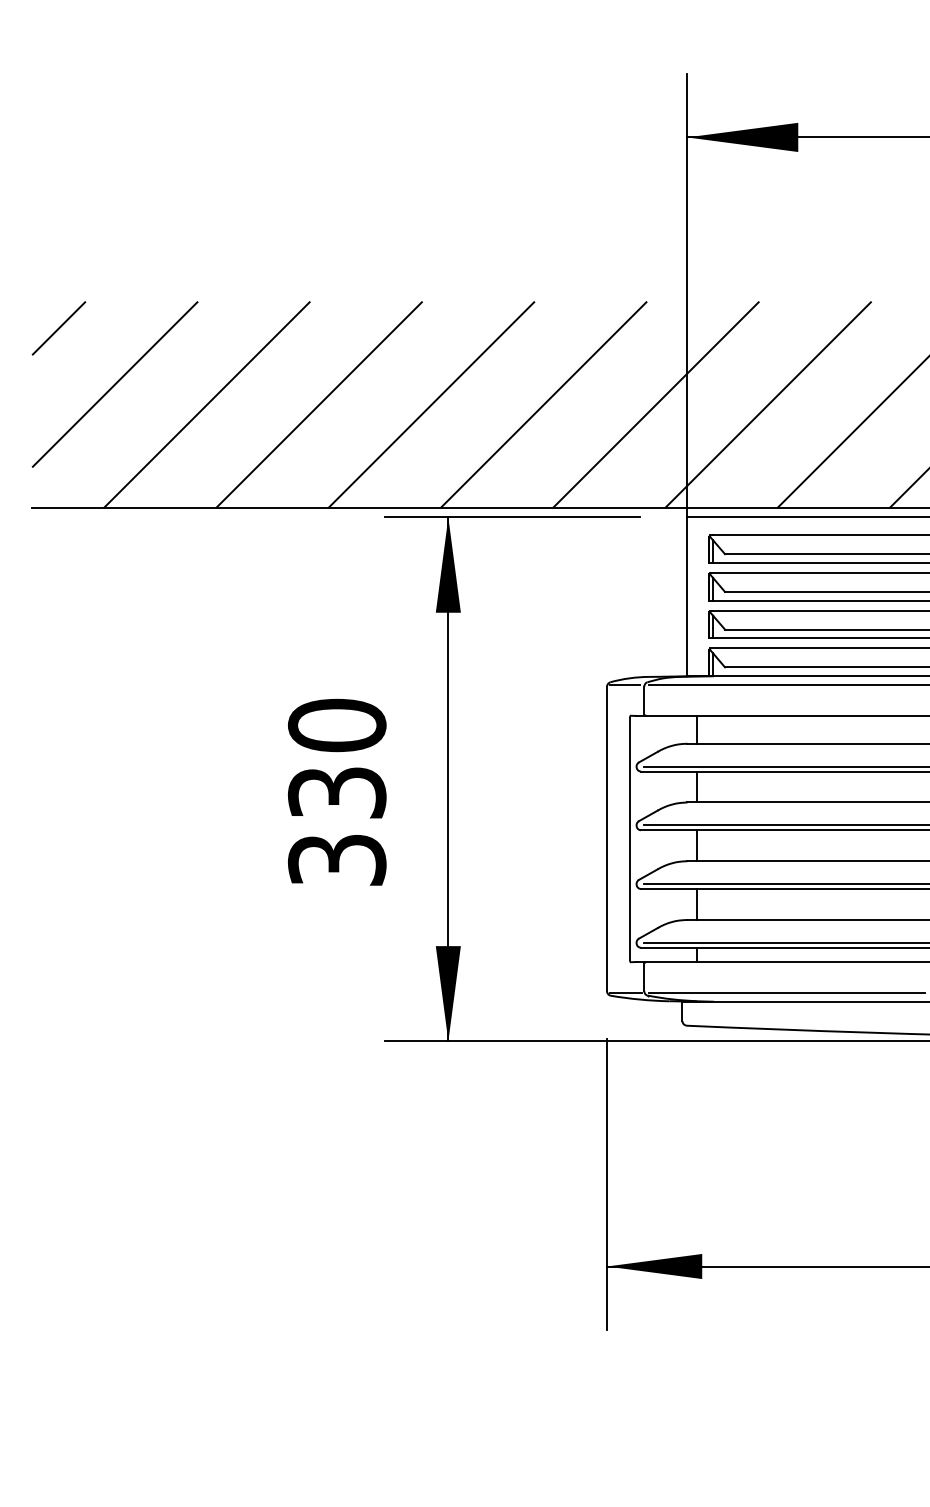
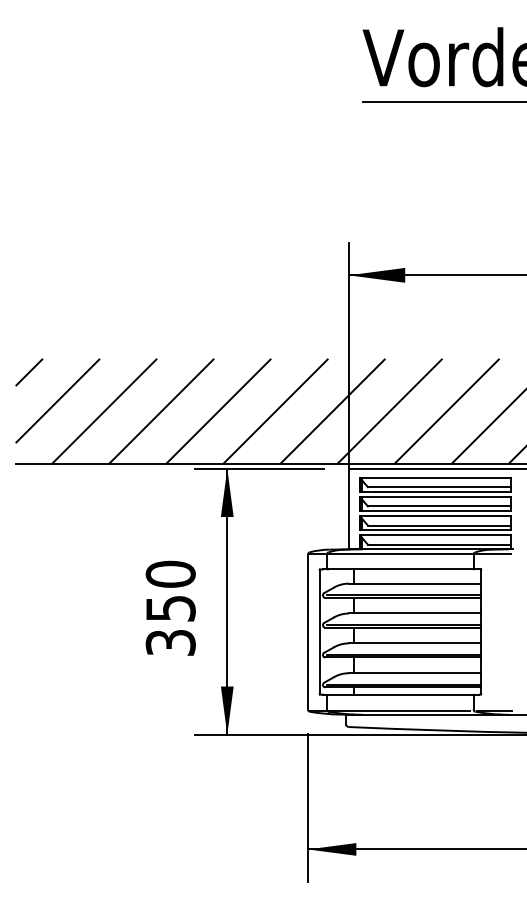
text: (336, 792) -> (170, 608), 330 -> 350

